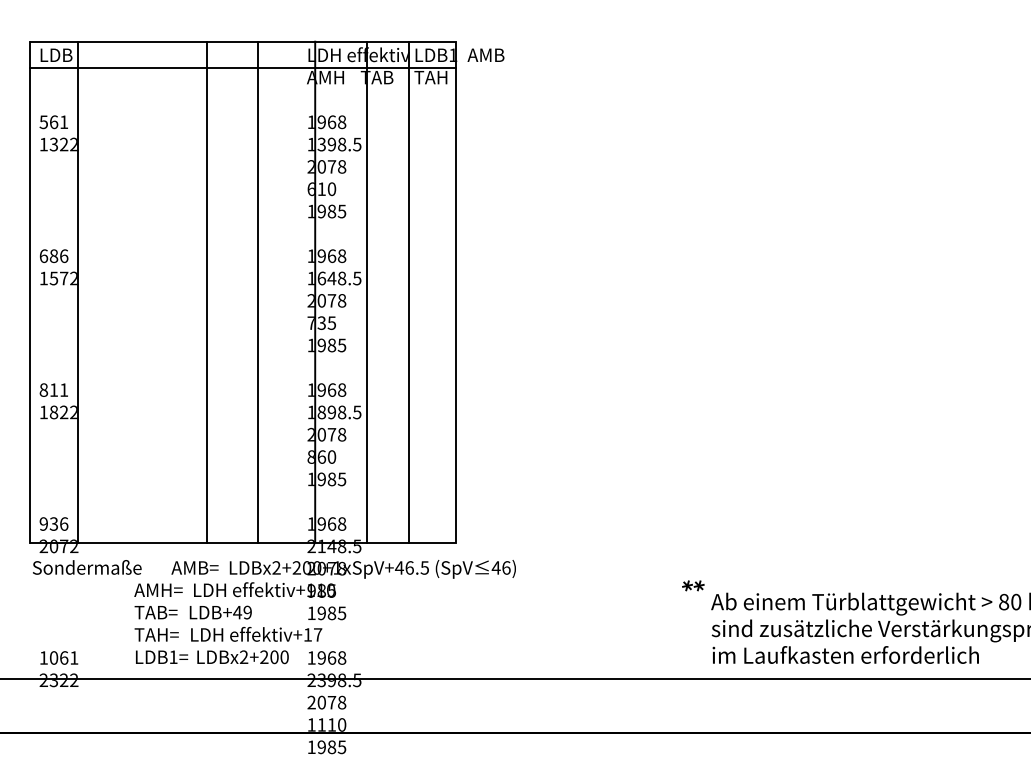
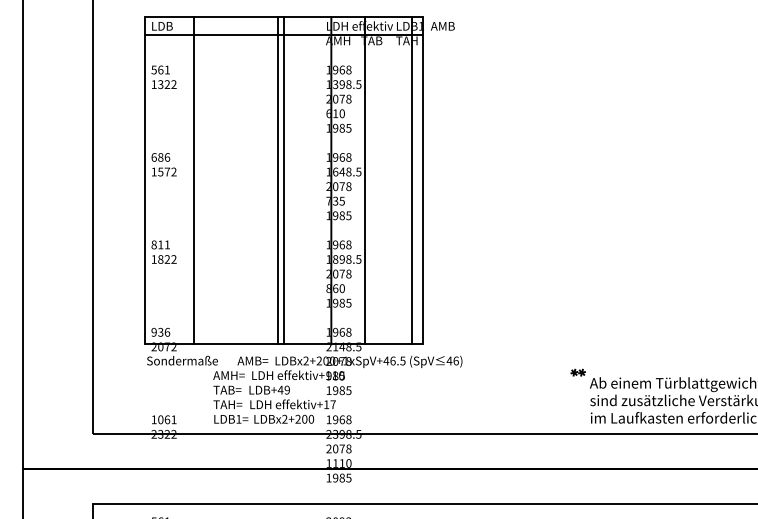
line: (78, 291) -> (193, 180), moved
line: (206, 291) -> (283, 180), moved
line: (257, 291) -> (277, 180), moved
line: (408, 291) -> (411, 180), moved

